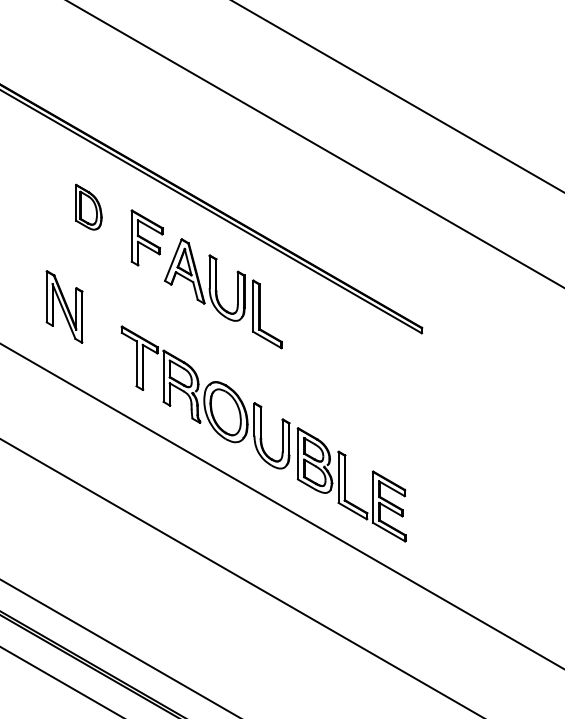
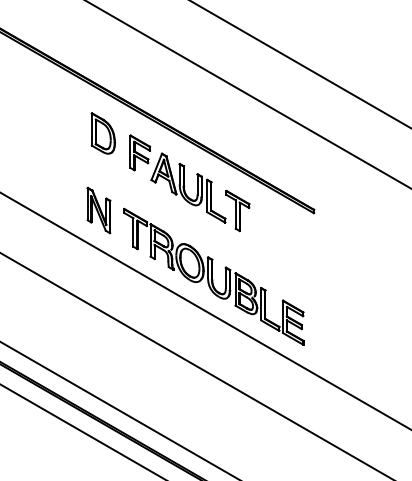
part: (87, 207) -> (102, 133), size x1.43
part: (63, 306) -> (98, 210), moved
part: (301, 329) -> (237, 210), added

